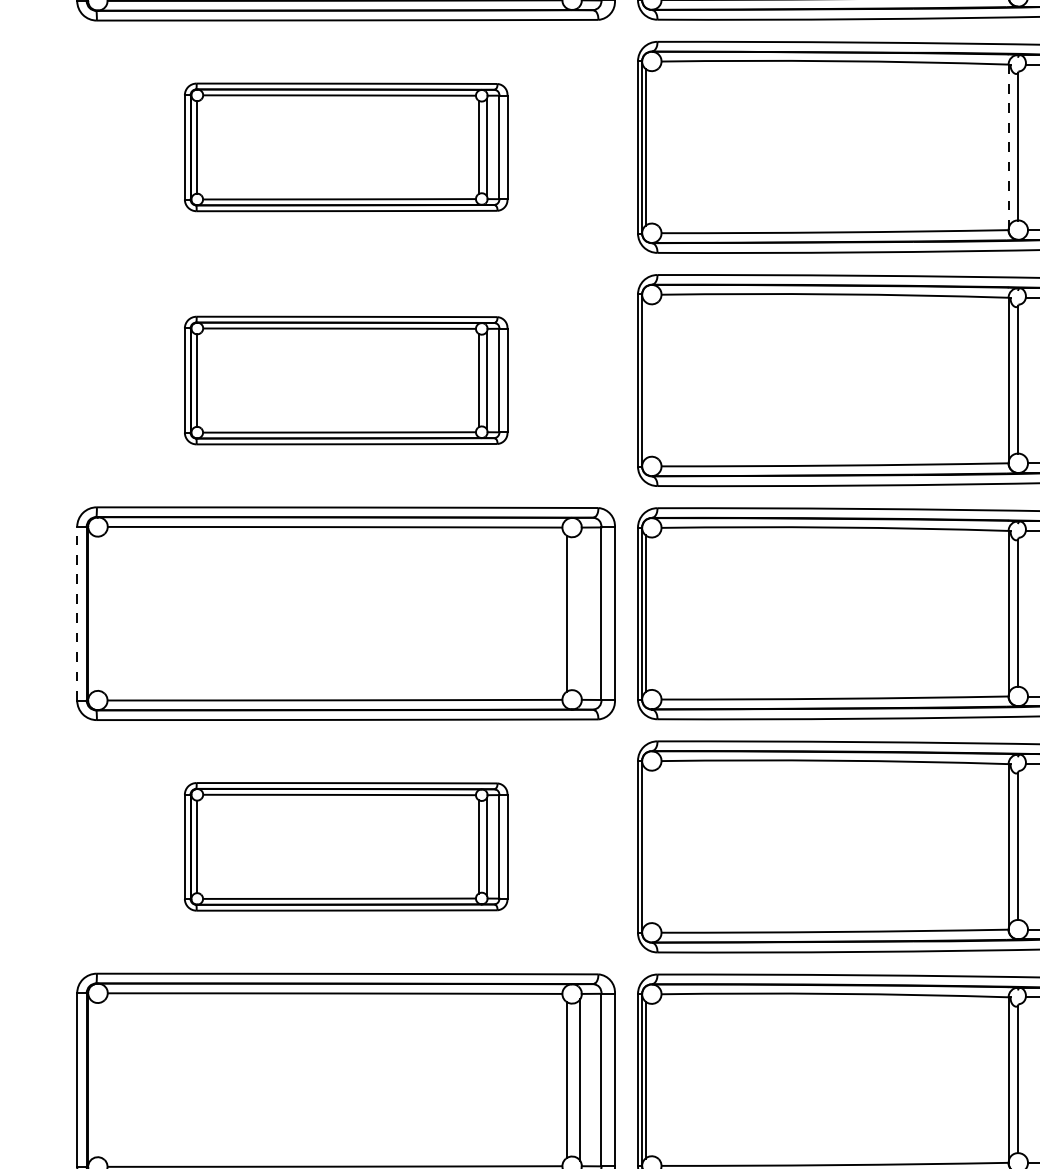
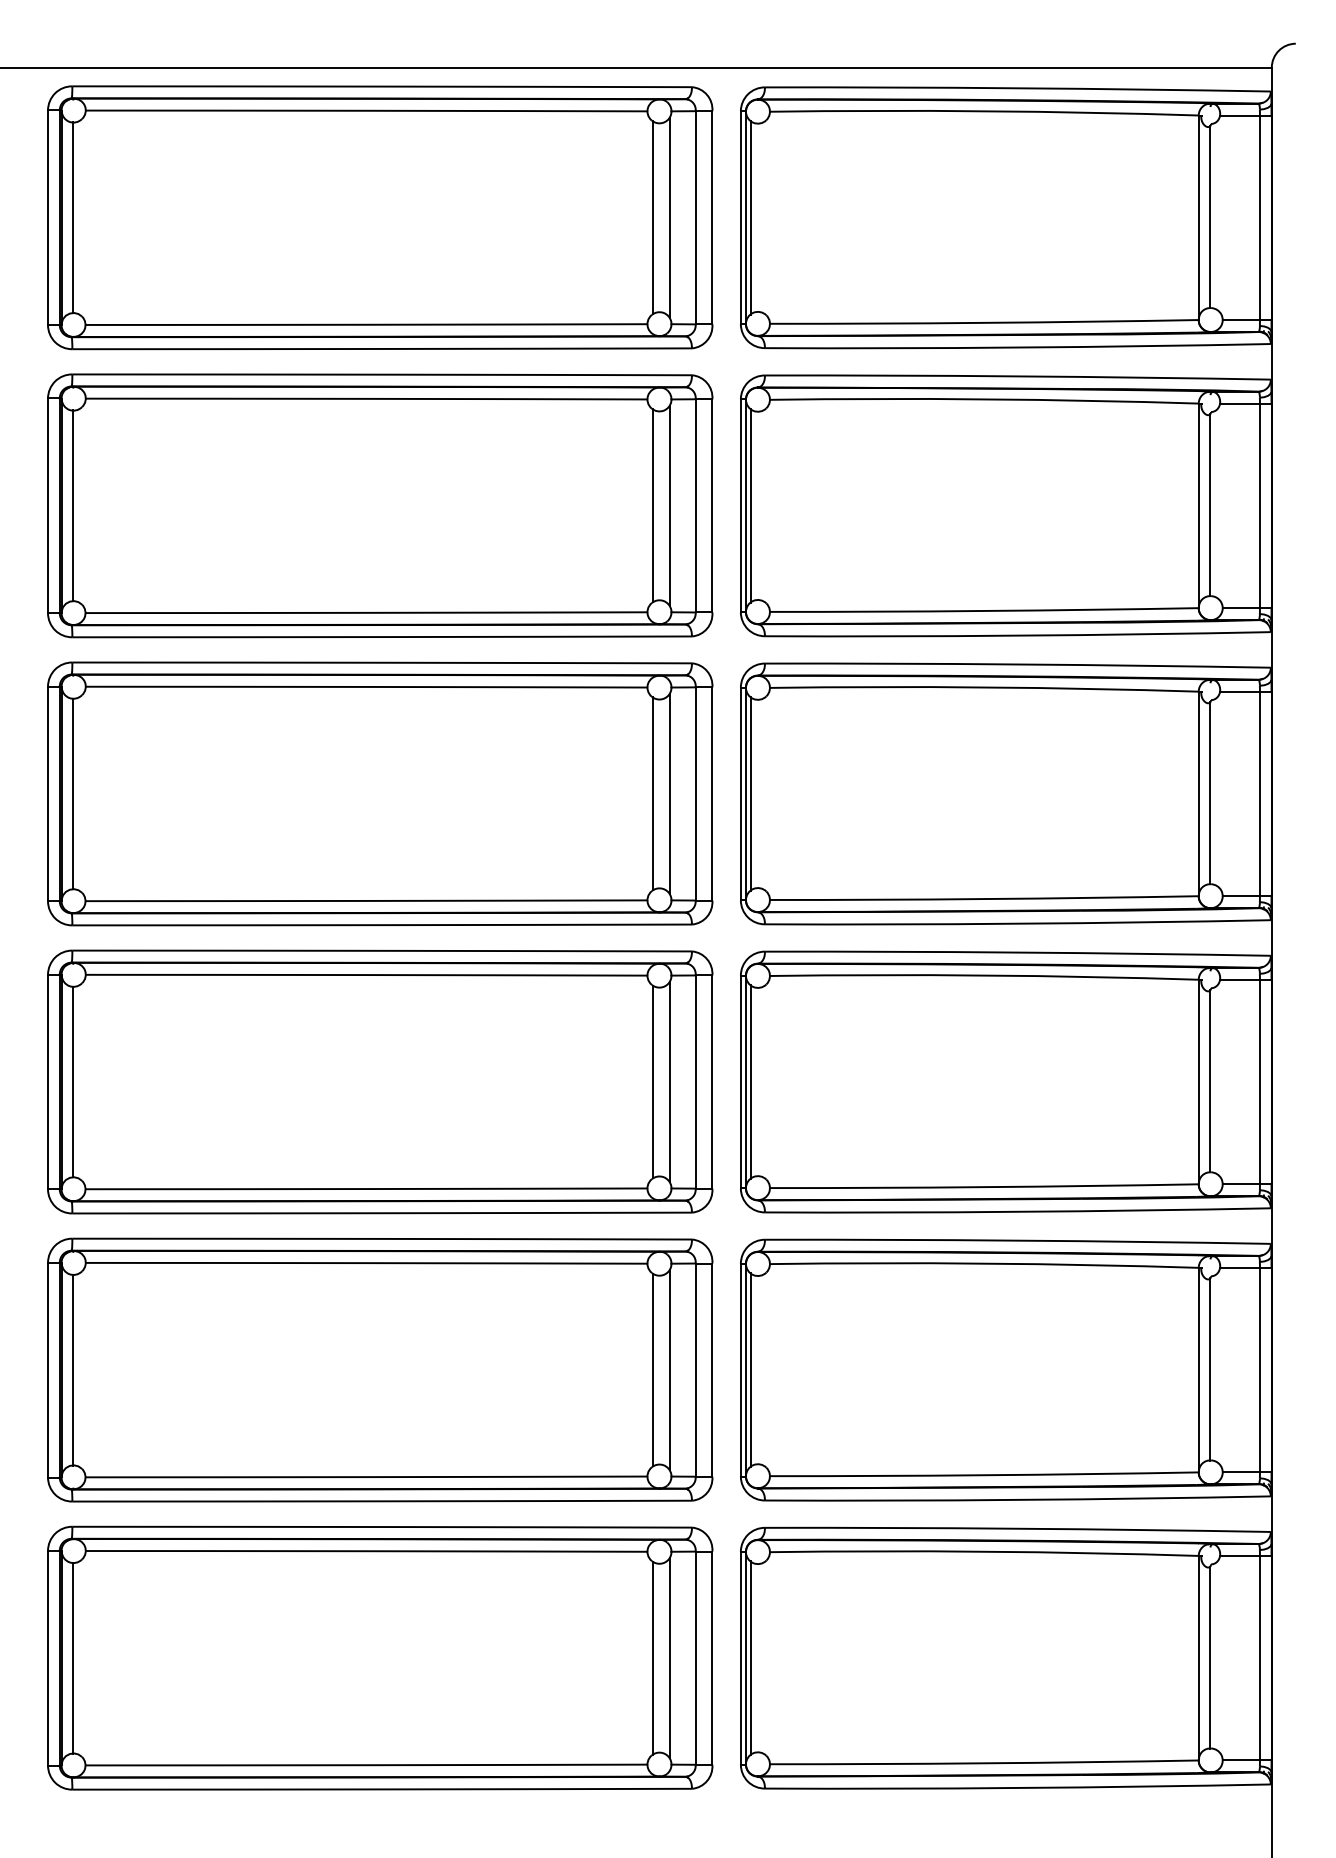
part: (346, 147) -> (380, 505), size x1.67
line: (1008, 147) -> (1198, 506), dashed -> solid
part: (346, 380) -> (380, 793), size x1.67
line: (645, 380) -> (750, 793), added
line: (77, 613) -> (48, 1081), dashed -> solid
line: (97, 613) -> (73, 1081), added
line: (580, 613) -> (669, 1081), added
part: (346, 846) -> (380, 1369), size x1.67
line: (645, 847) -> (750, 1370), added
line: (97, 1079) -> (73, 1657), added

